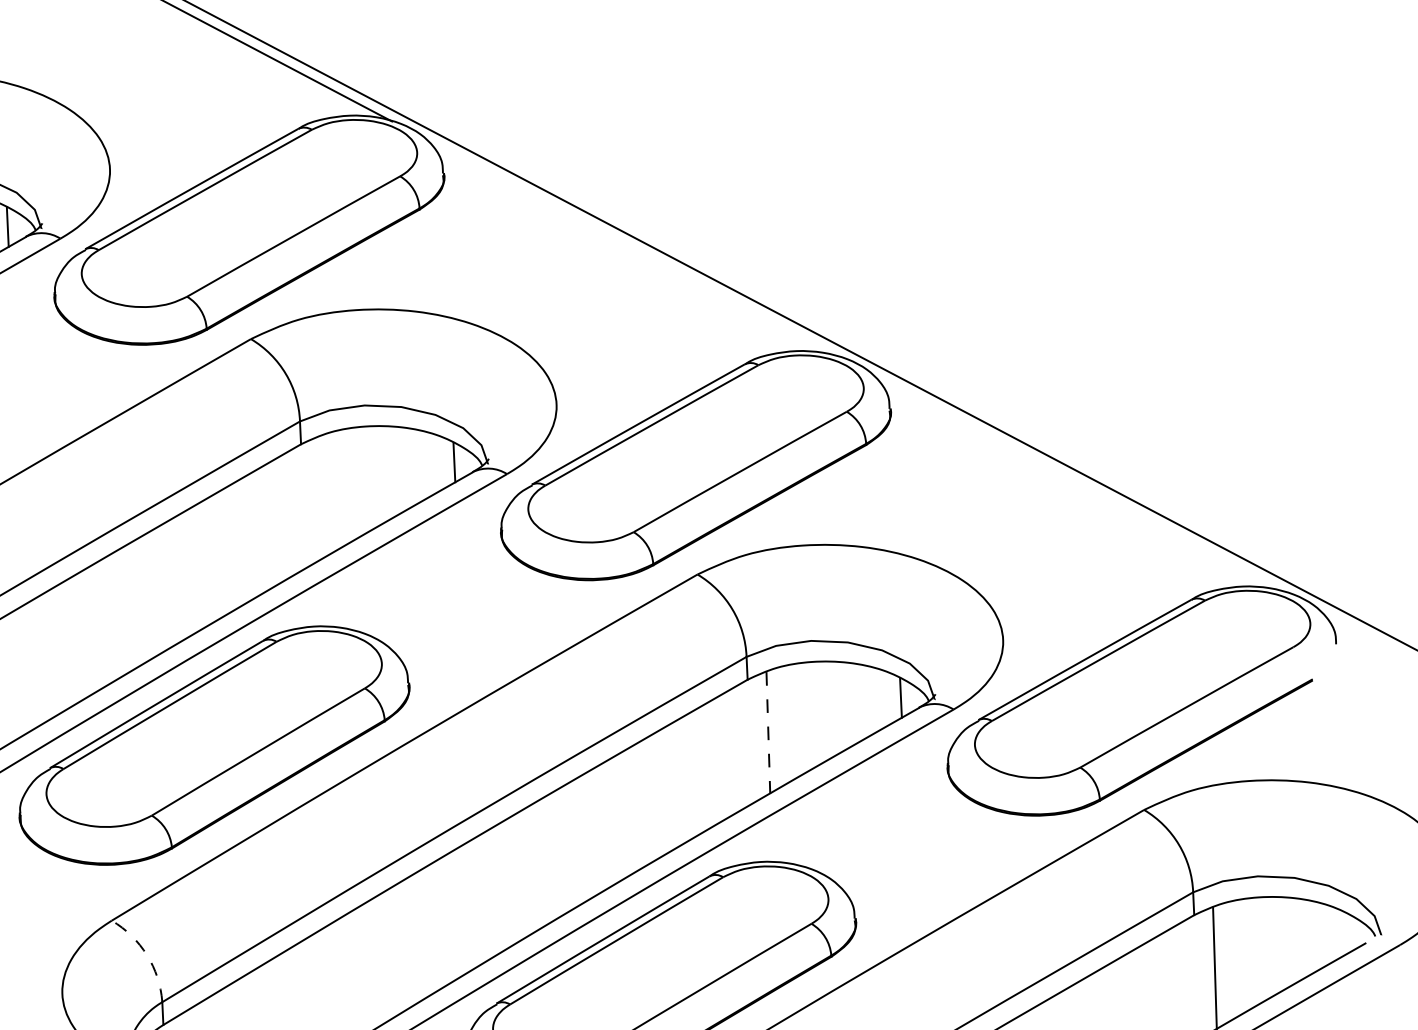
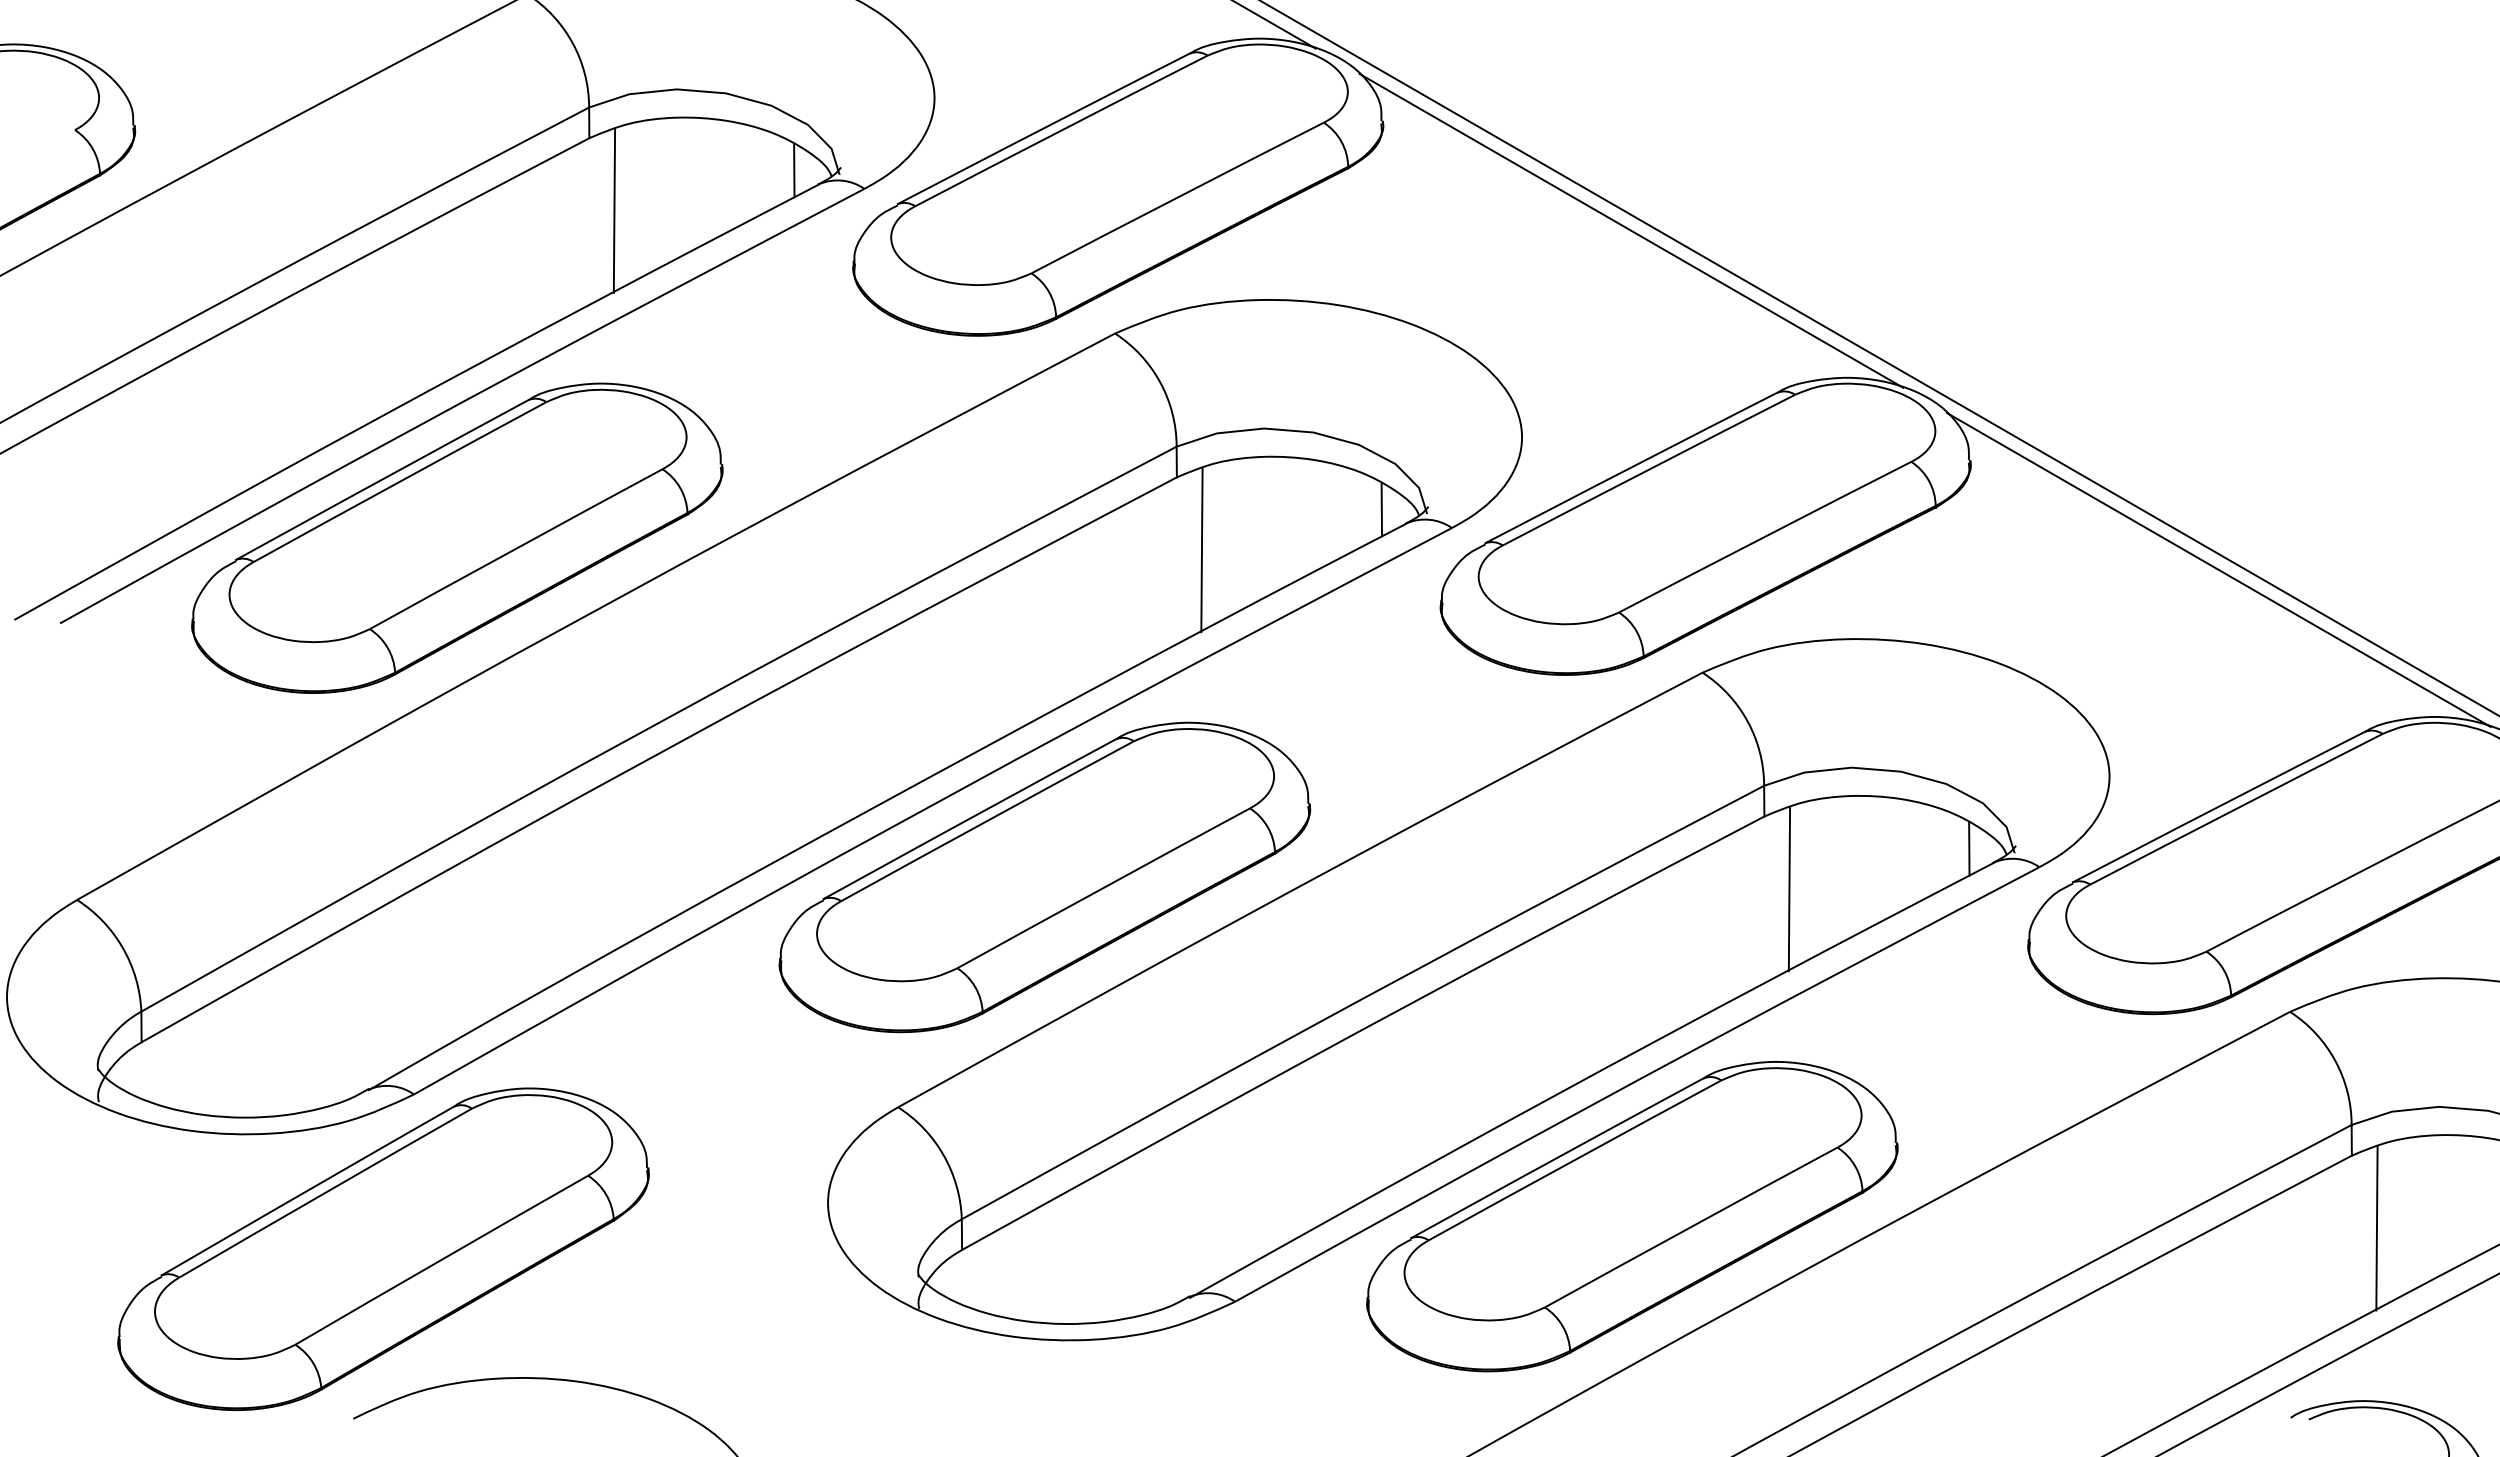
line: (632, 247) -> (1631, 230), added
line: (1078, 483) -> (2218, 569), added
line: (321, 497) -> (1201, 550), added
line: (768, 733) -> (1789, 889), dashed -> solid
arc: (146, 955) -> (943, 1155), dashed -> solid

